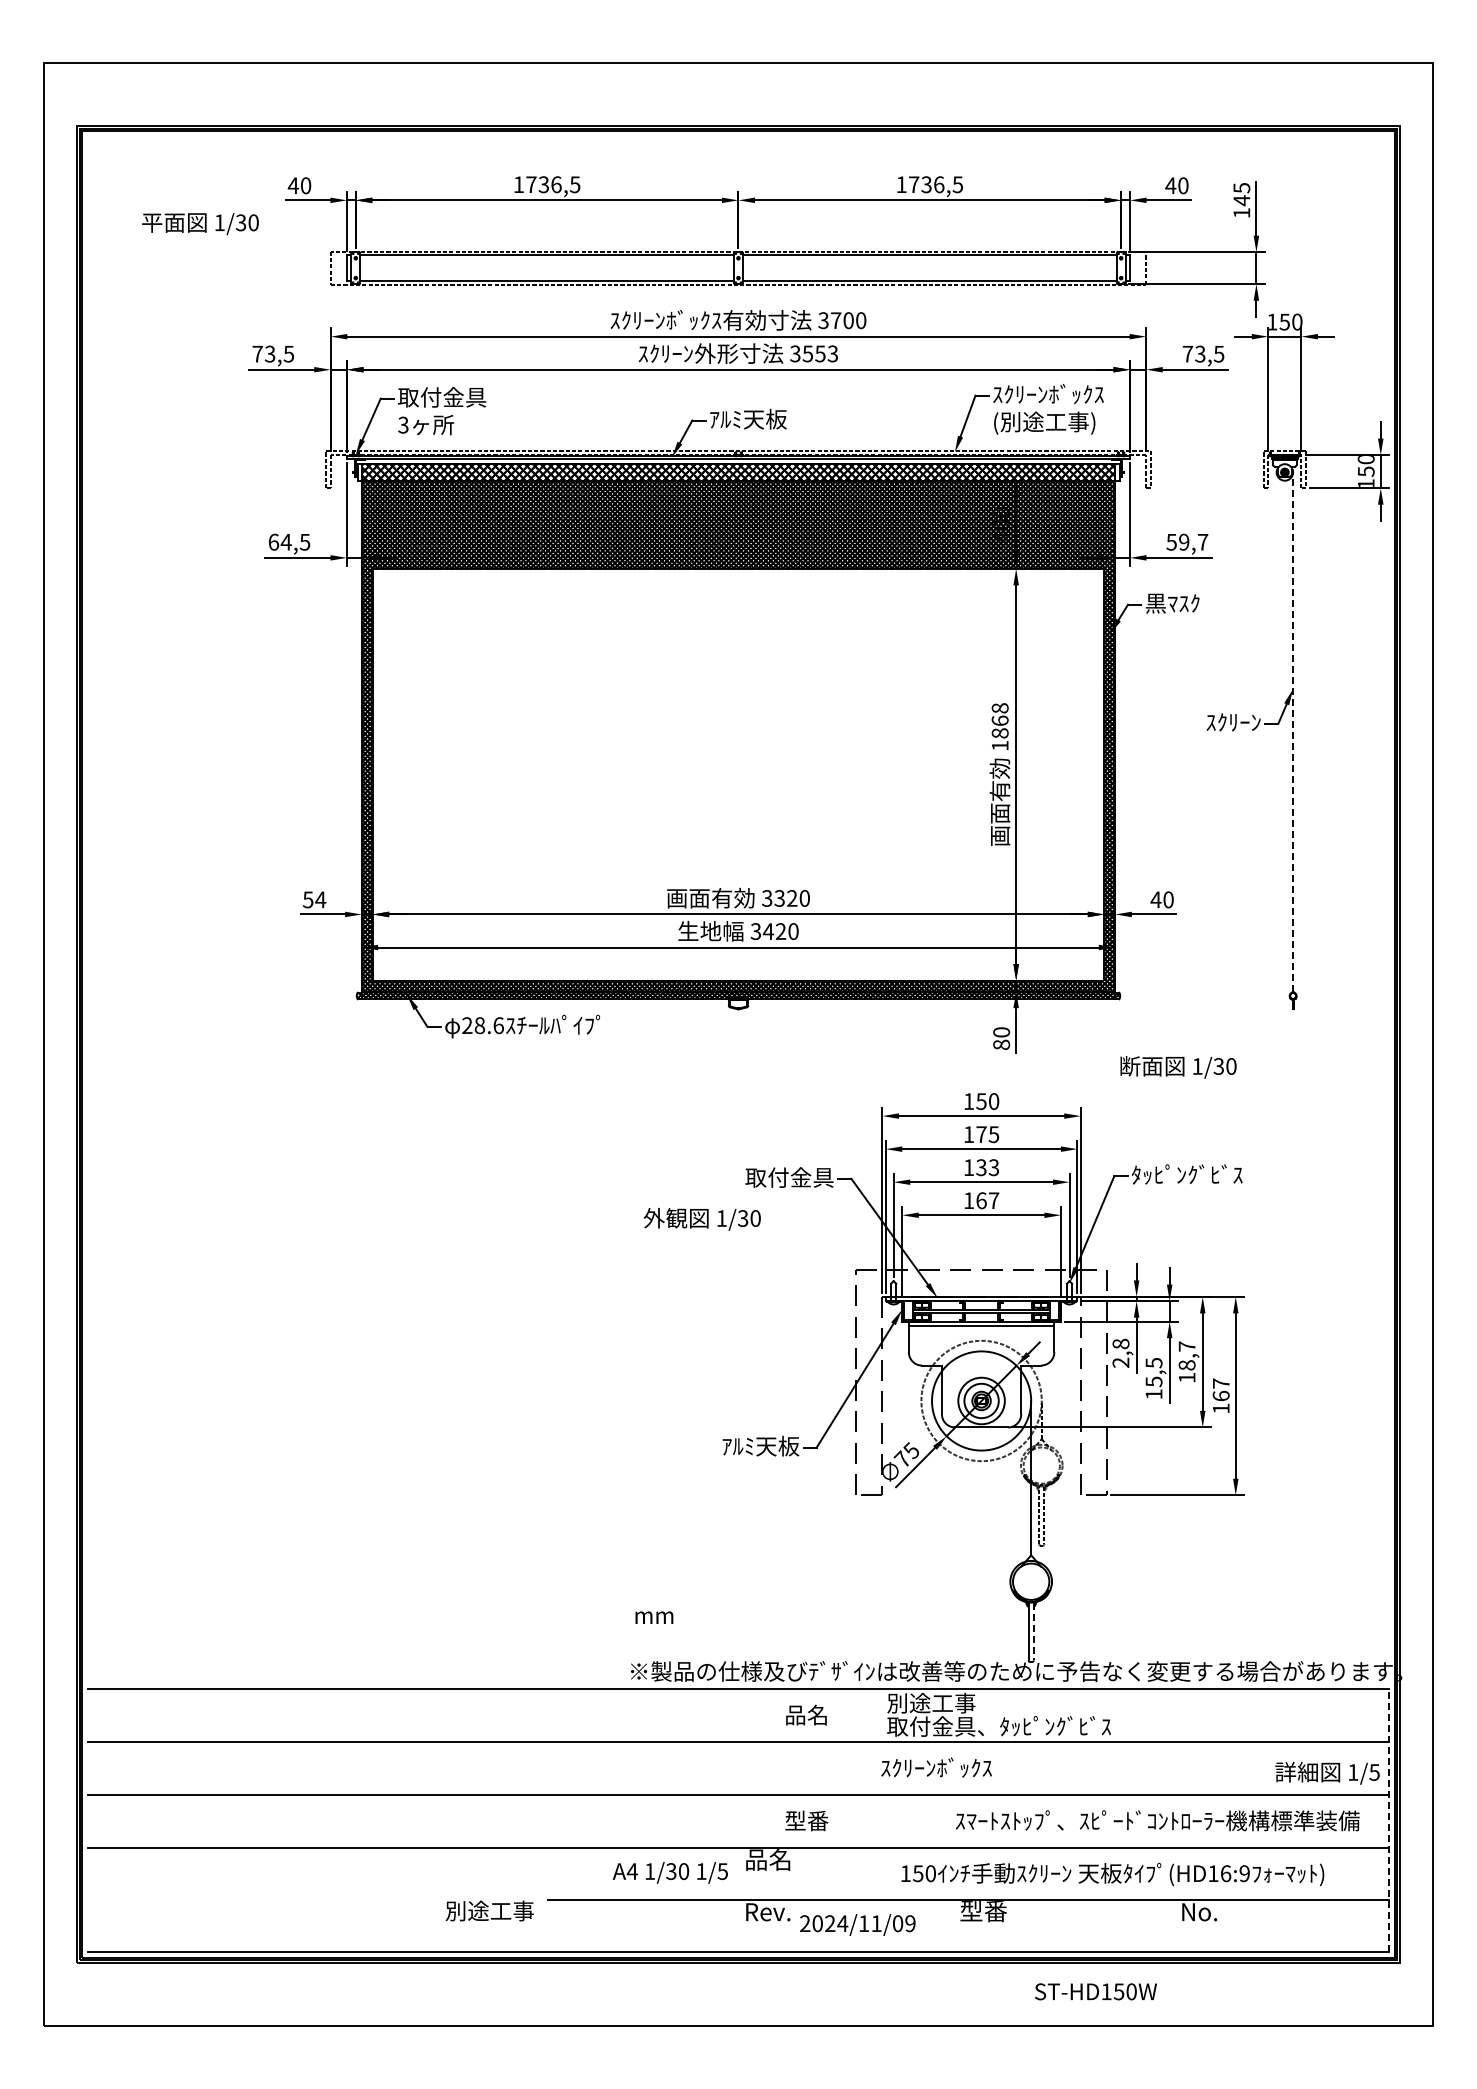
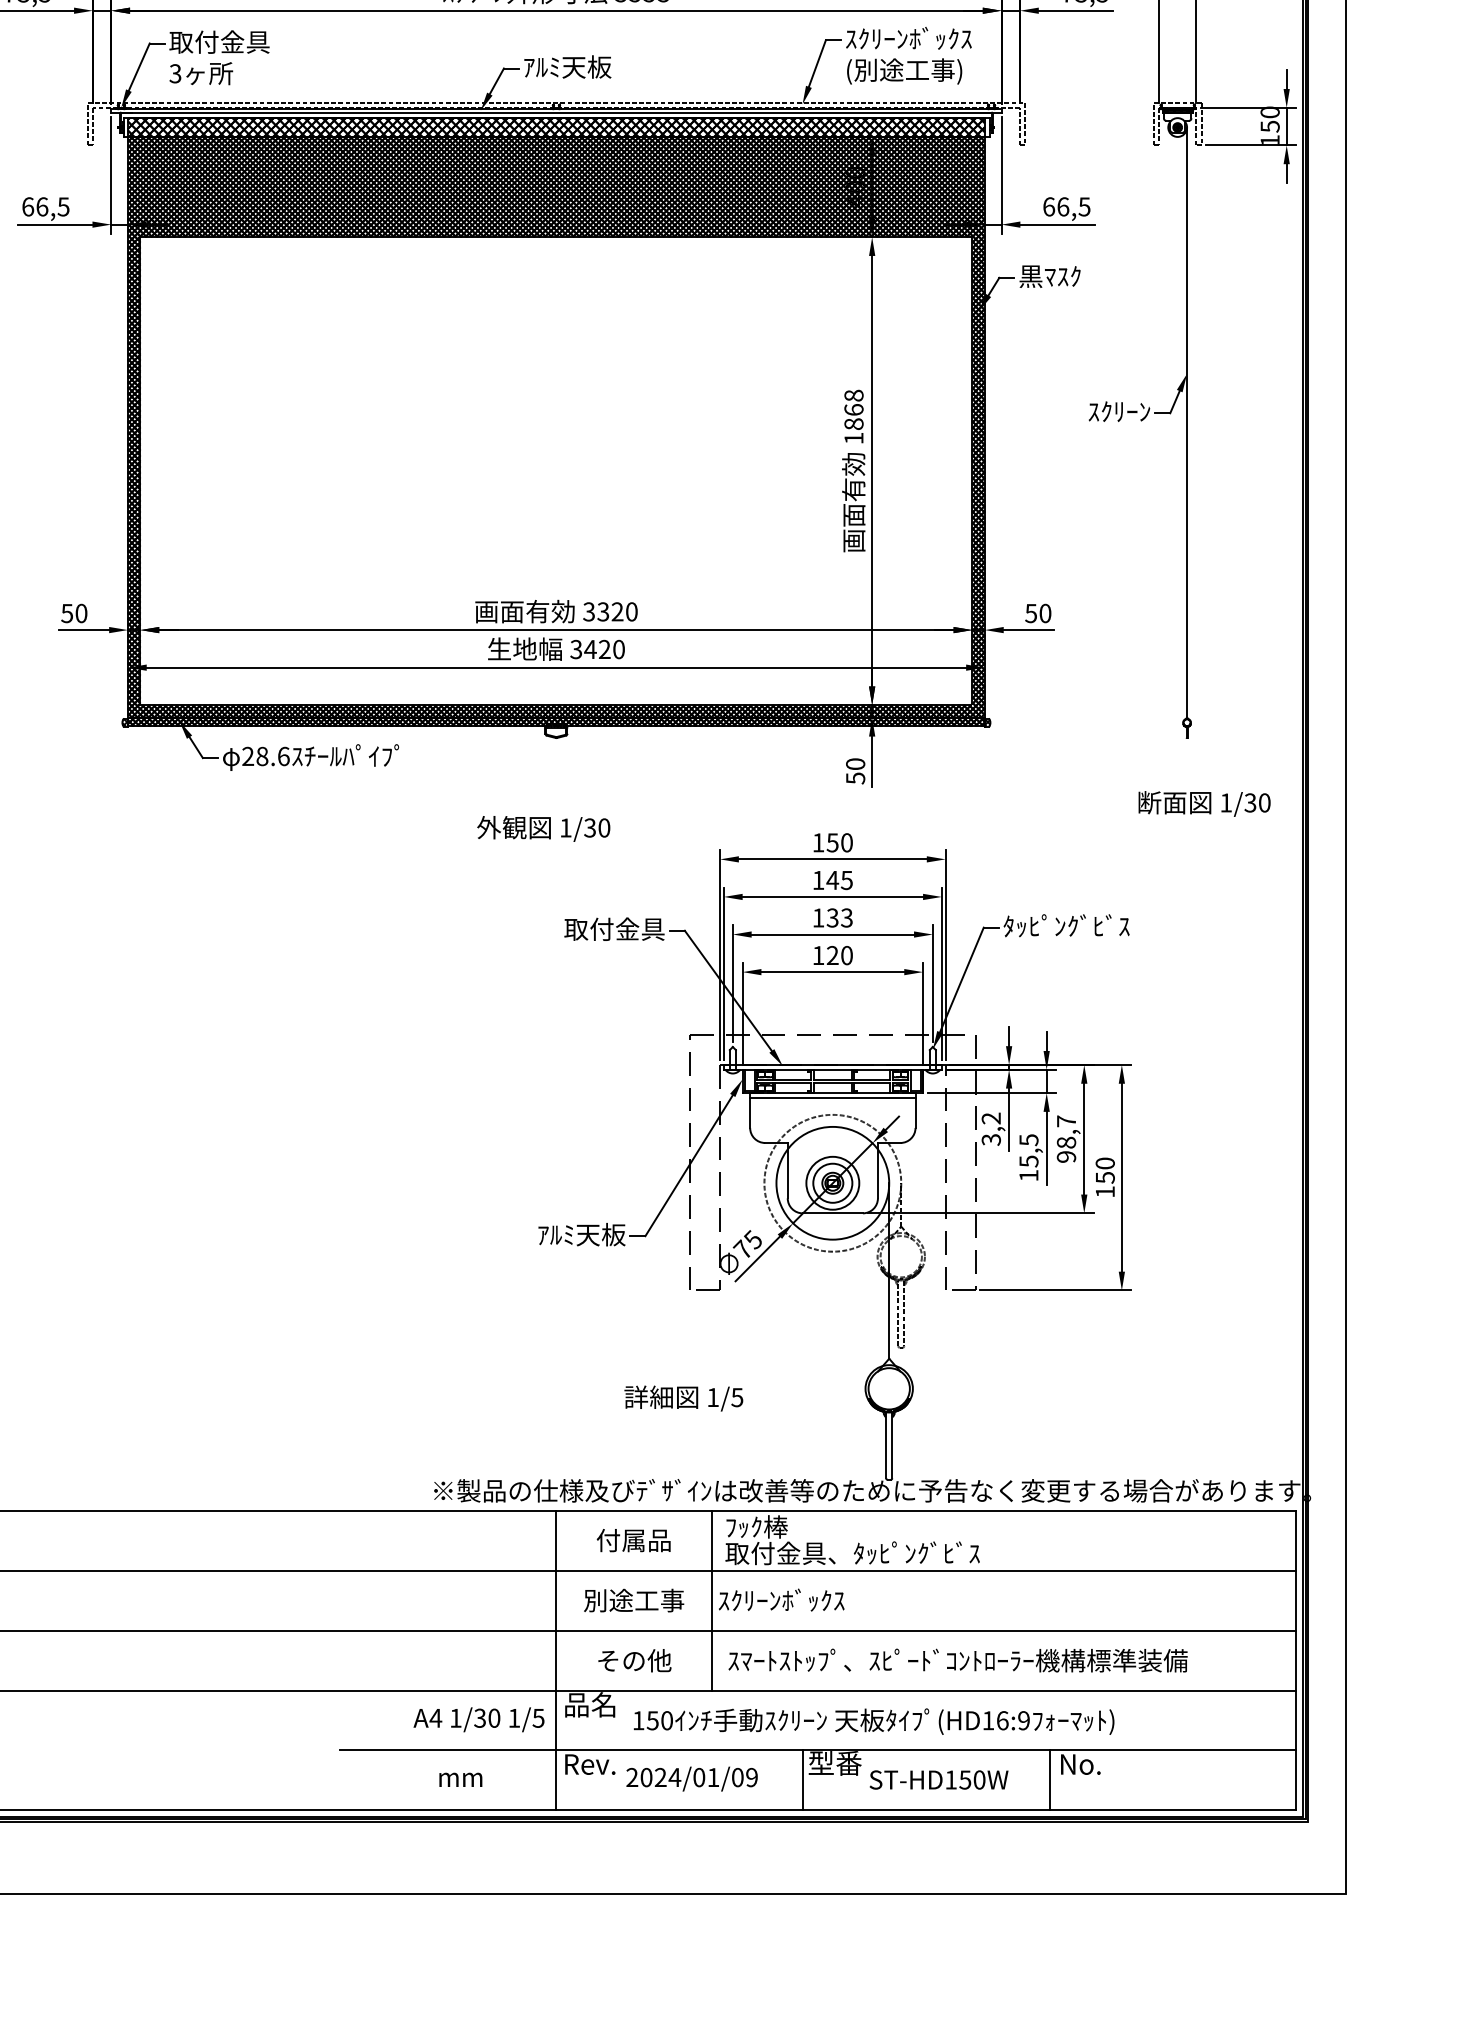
text: (285, 541) -> (41, 206), 64,5 -> 66,5
text: (1187, 541) -> (1066, 206), 59,7 -> 66,5
line: (1293, 732) -> (1187, 423), dashed -> solid
text: (320, 899) -> (81, 613), 54 -> 50
text: (1155, 899) -> (1030, 613), 40 -> 50
text: (1001, 1044) -> (855, 777), 80 -> 50
text: (1178, 1067) -> (1204, 804), moved
text: (981, 1134) -> (832, 880), 175 -> 145
text: (987, 1200) -> (839, 955), 167 -> 120
text: (702, 1219) -> (543, 829), moved
text: (1120, 1353) -> (990, 1129), 2,8 -> 3,2
text: (1186, 1377) -> (1065, 1156), 18,7 -> 98,7
text: (1220, 1389) -> (1104, 1170), 167 -> 150
text: (654, 1617) -> (460, 1779), moved
line: (1033, 1631) -> (891, 1445), dashed -> solid
text: (931, 1702) -> (775, 1526), 別途工事 -> ﾌｯｸ棒
text: (806, 1714) -> (633, 1539), 品名 -> 付属品
line: (875, 1767) -> (712, 1599), added
text: (1327, 1773) -> (683, 1398), moved
line: (738, 1819) -> (556, 1659), added
line: (1388, 1819) -> (1295, 1659), dashed -> solid
text: (807, 1820) -> (634, 1660), 型番 -> その他
text: (1157, 1820) -> (957, 1660), moved
text: (1112, 1874) -> (873, 1721), moved
text: (489, 1910) -> (633, 1599), moved
text: (864, 1923) -> (699, 1777), 2024/11/09 -> 2024/01/09
line: (955, 1925) -> (803, 1779), added
line: (1172, 1925) -> (1049, 1779), added
text: (1095, 1991) -> (938, 1779), moved

